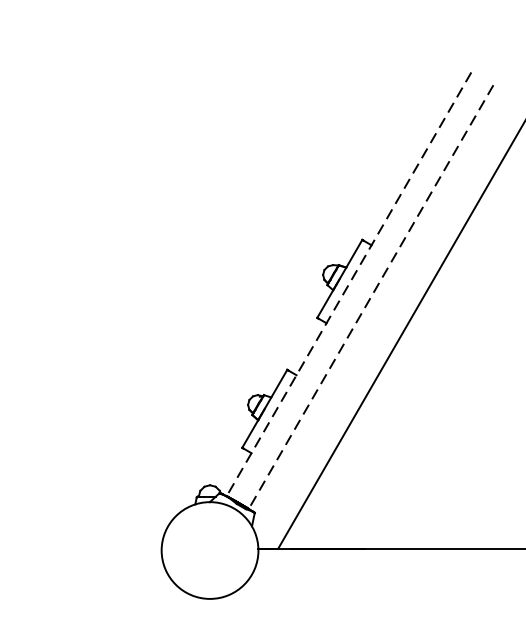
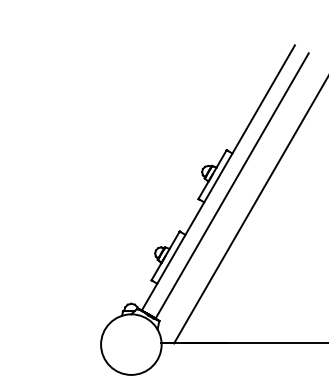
line: (349, 285) -> (218, 178), dashed -> solid
line: (370, 297) -> (231, 186), dashed -> solid

